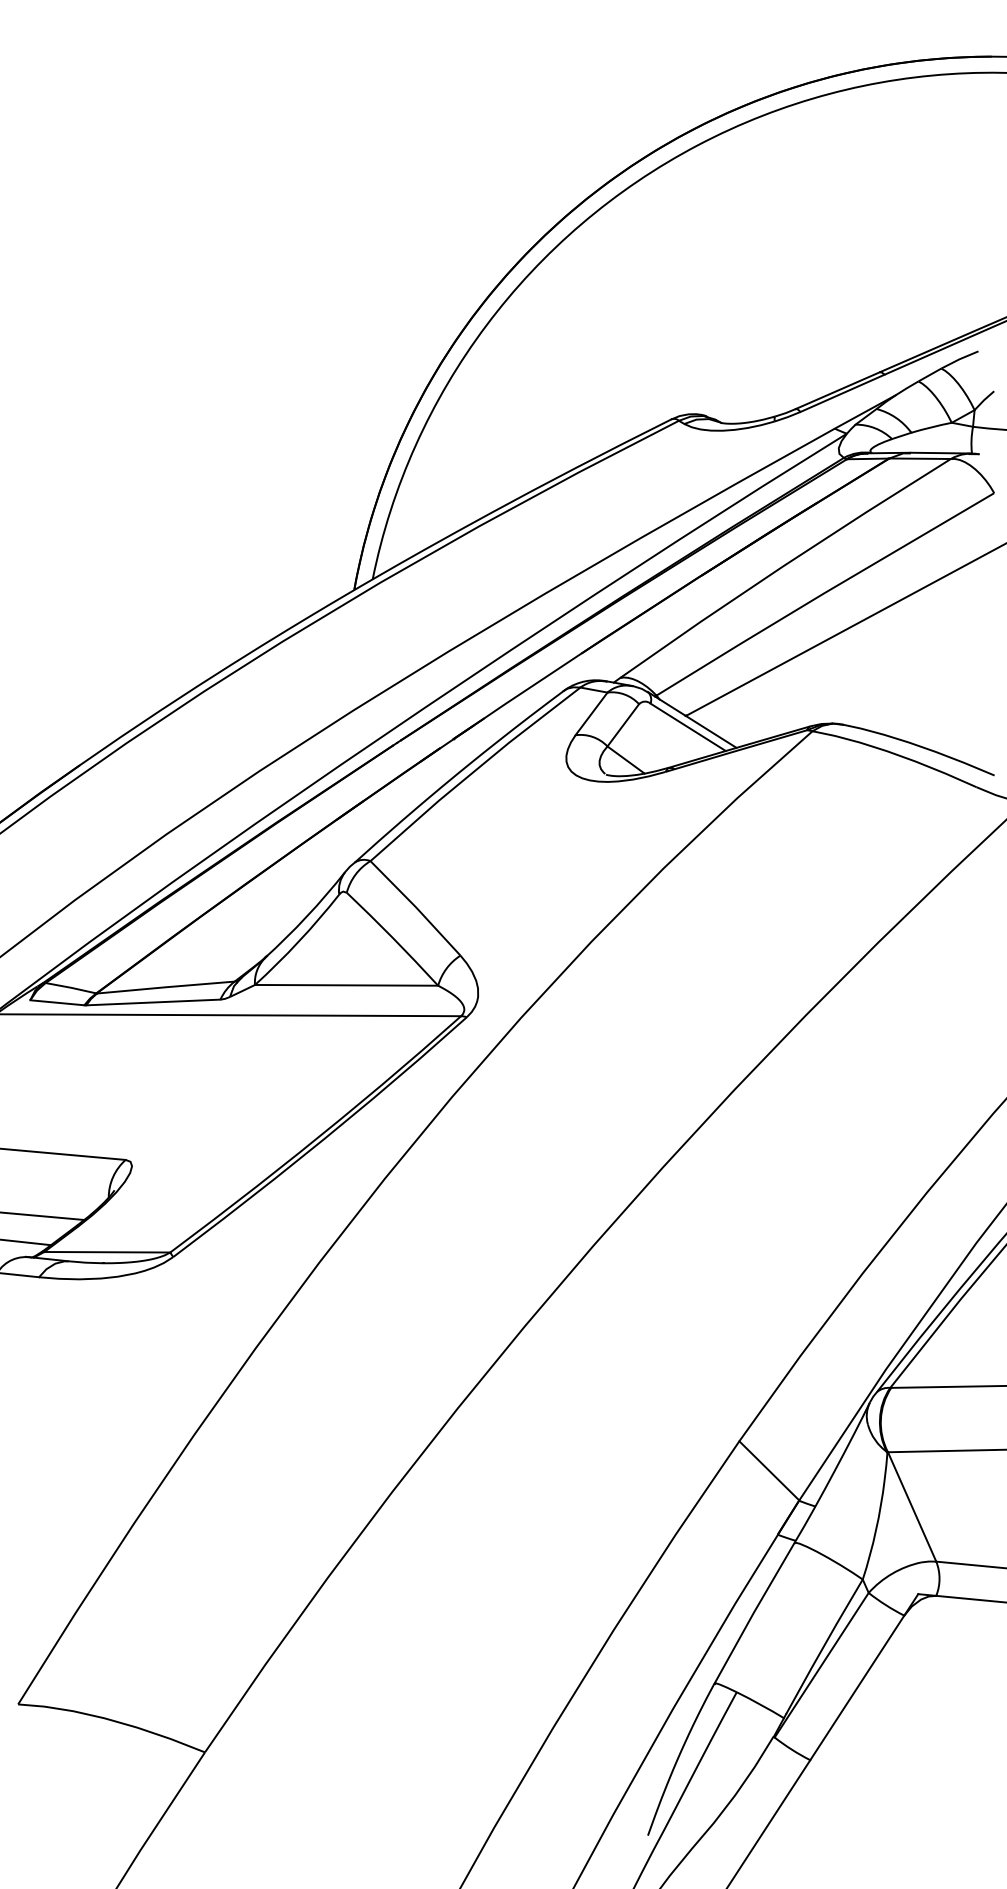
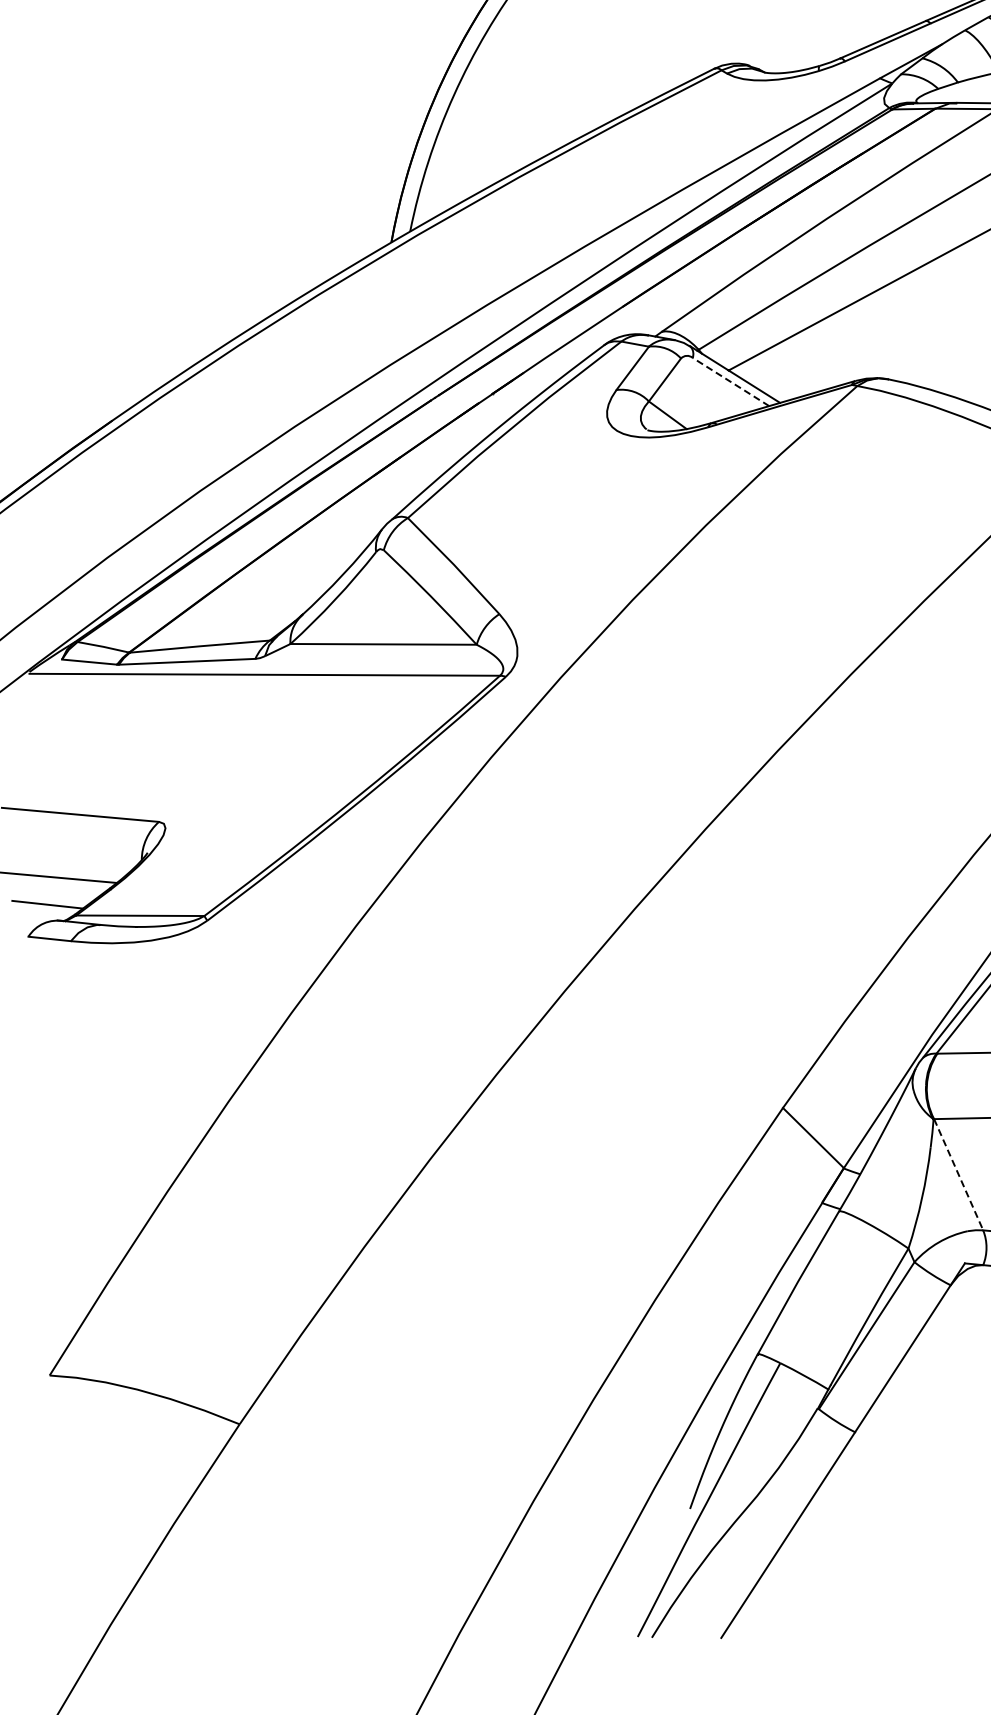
line: (687, 727) -> (730, 382), solid -> dashed
line: (912, 1506) -> (959, 1174), solid -> dashed

